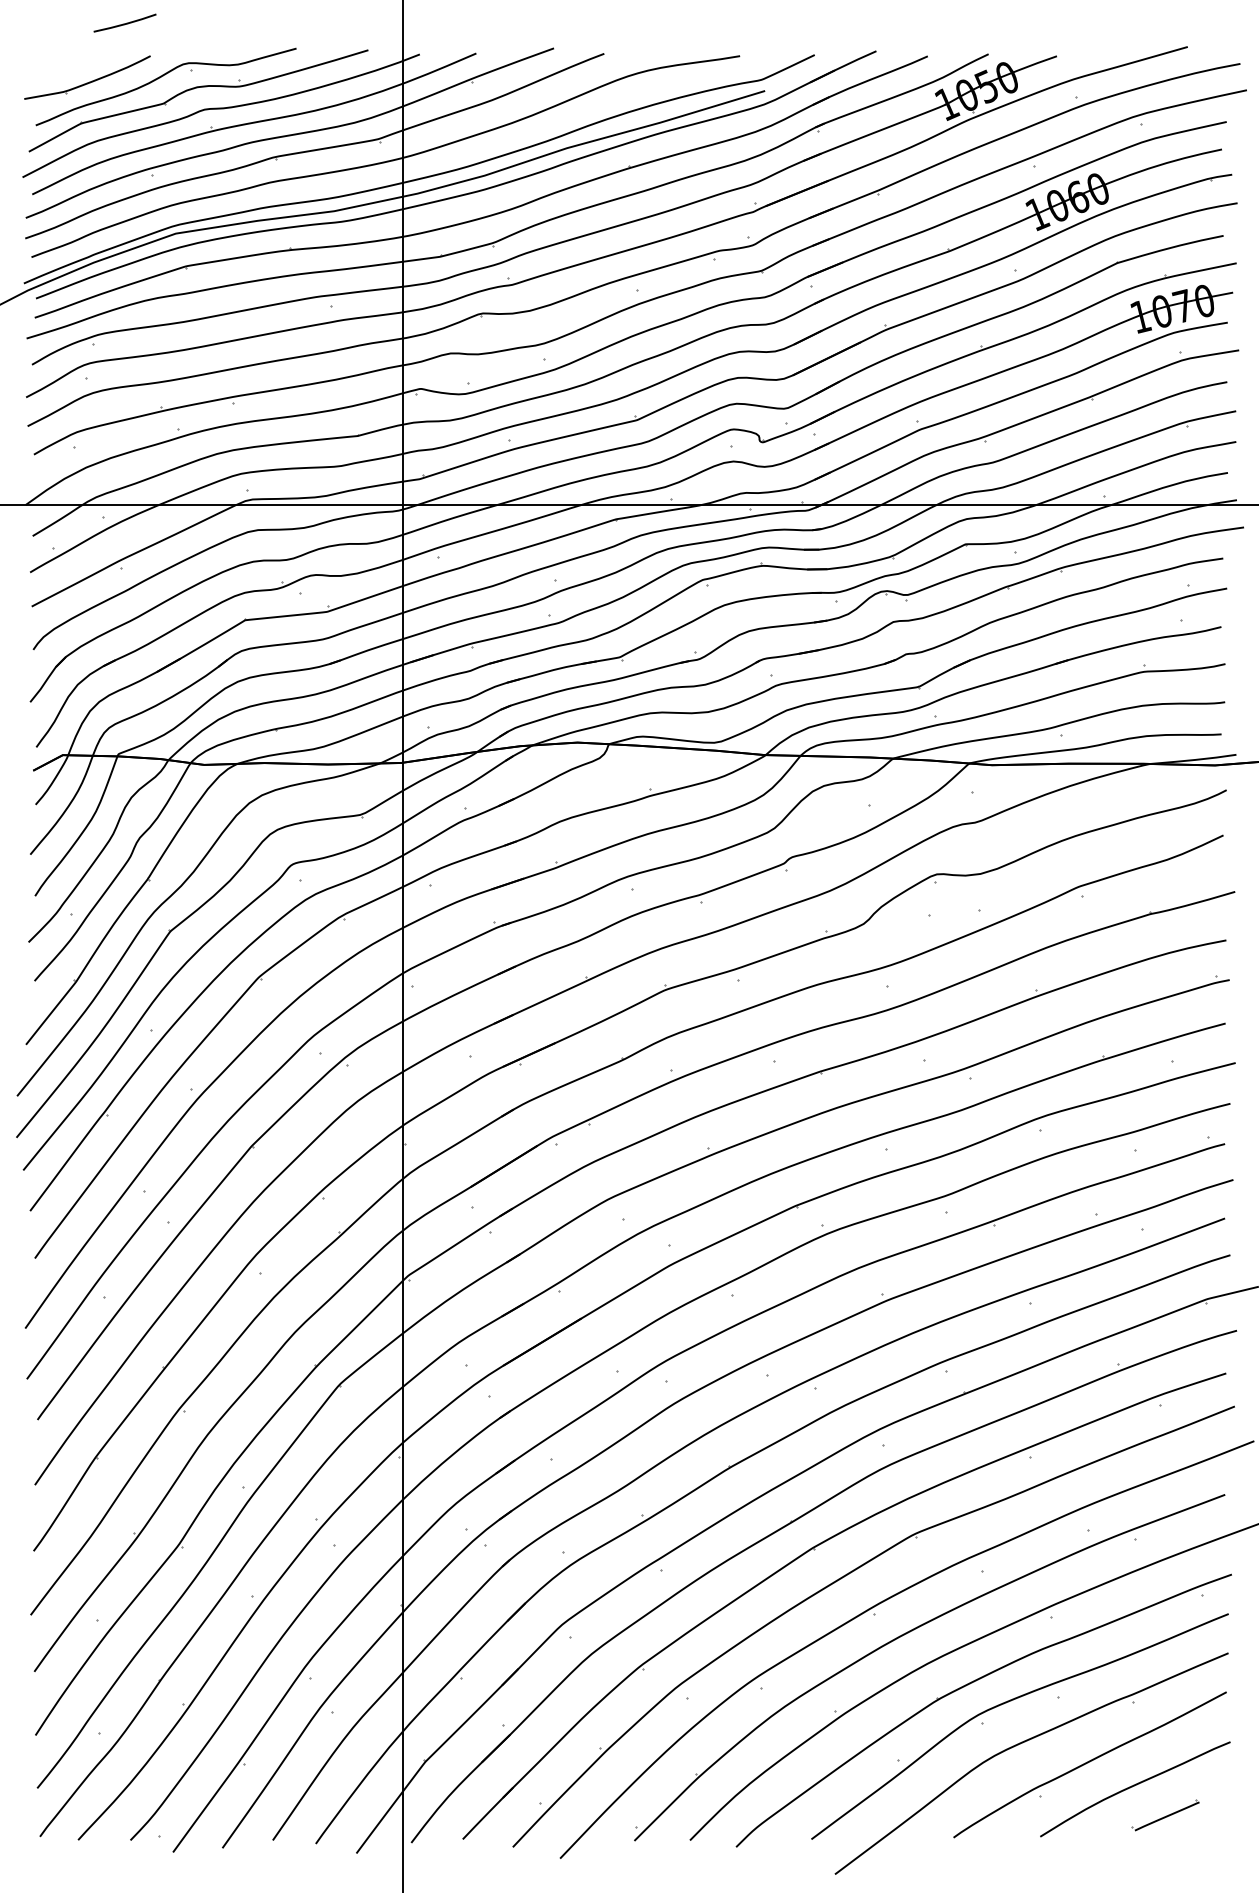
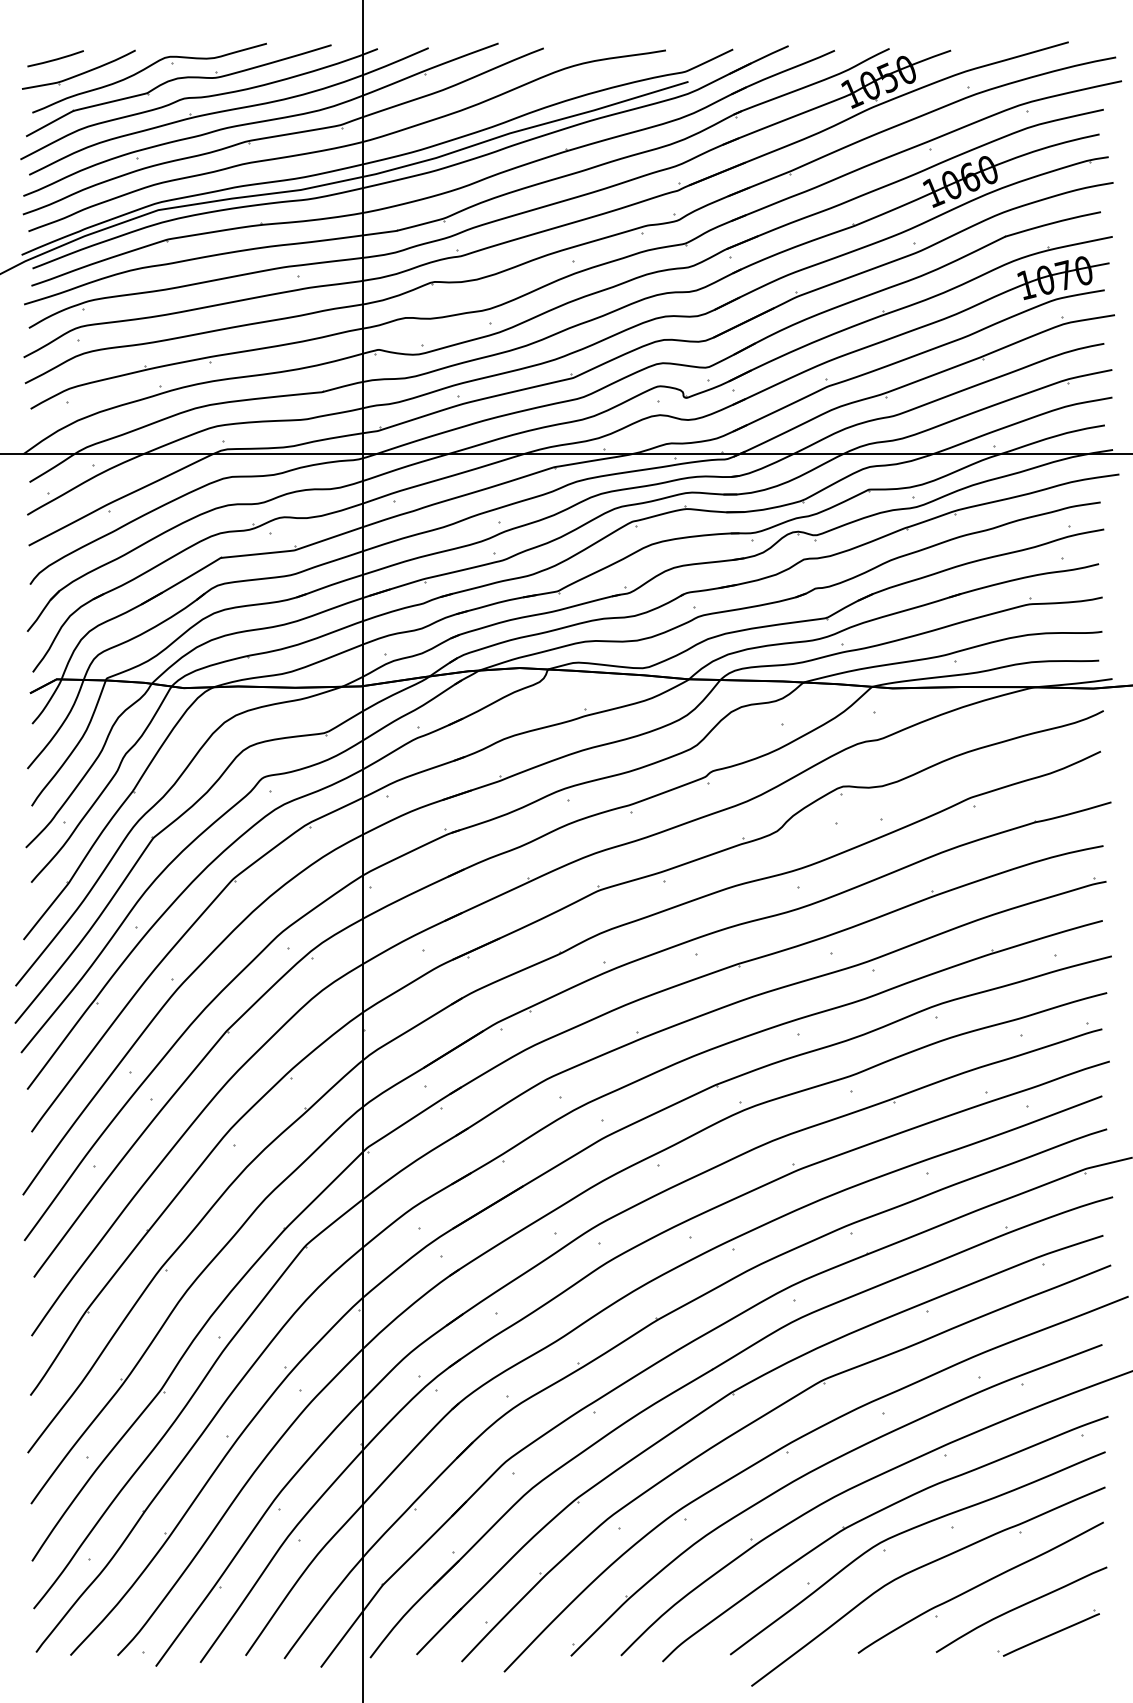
line: (124, 22) -> (55, 58), moved
part: (1165, 1814) -> (1048, 1632), size x1.67

